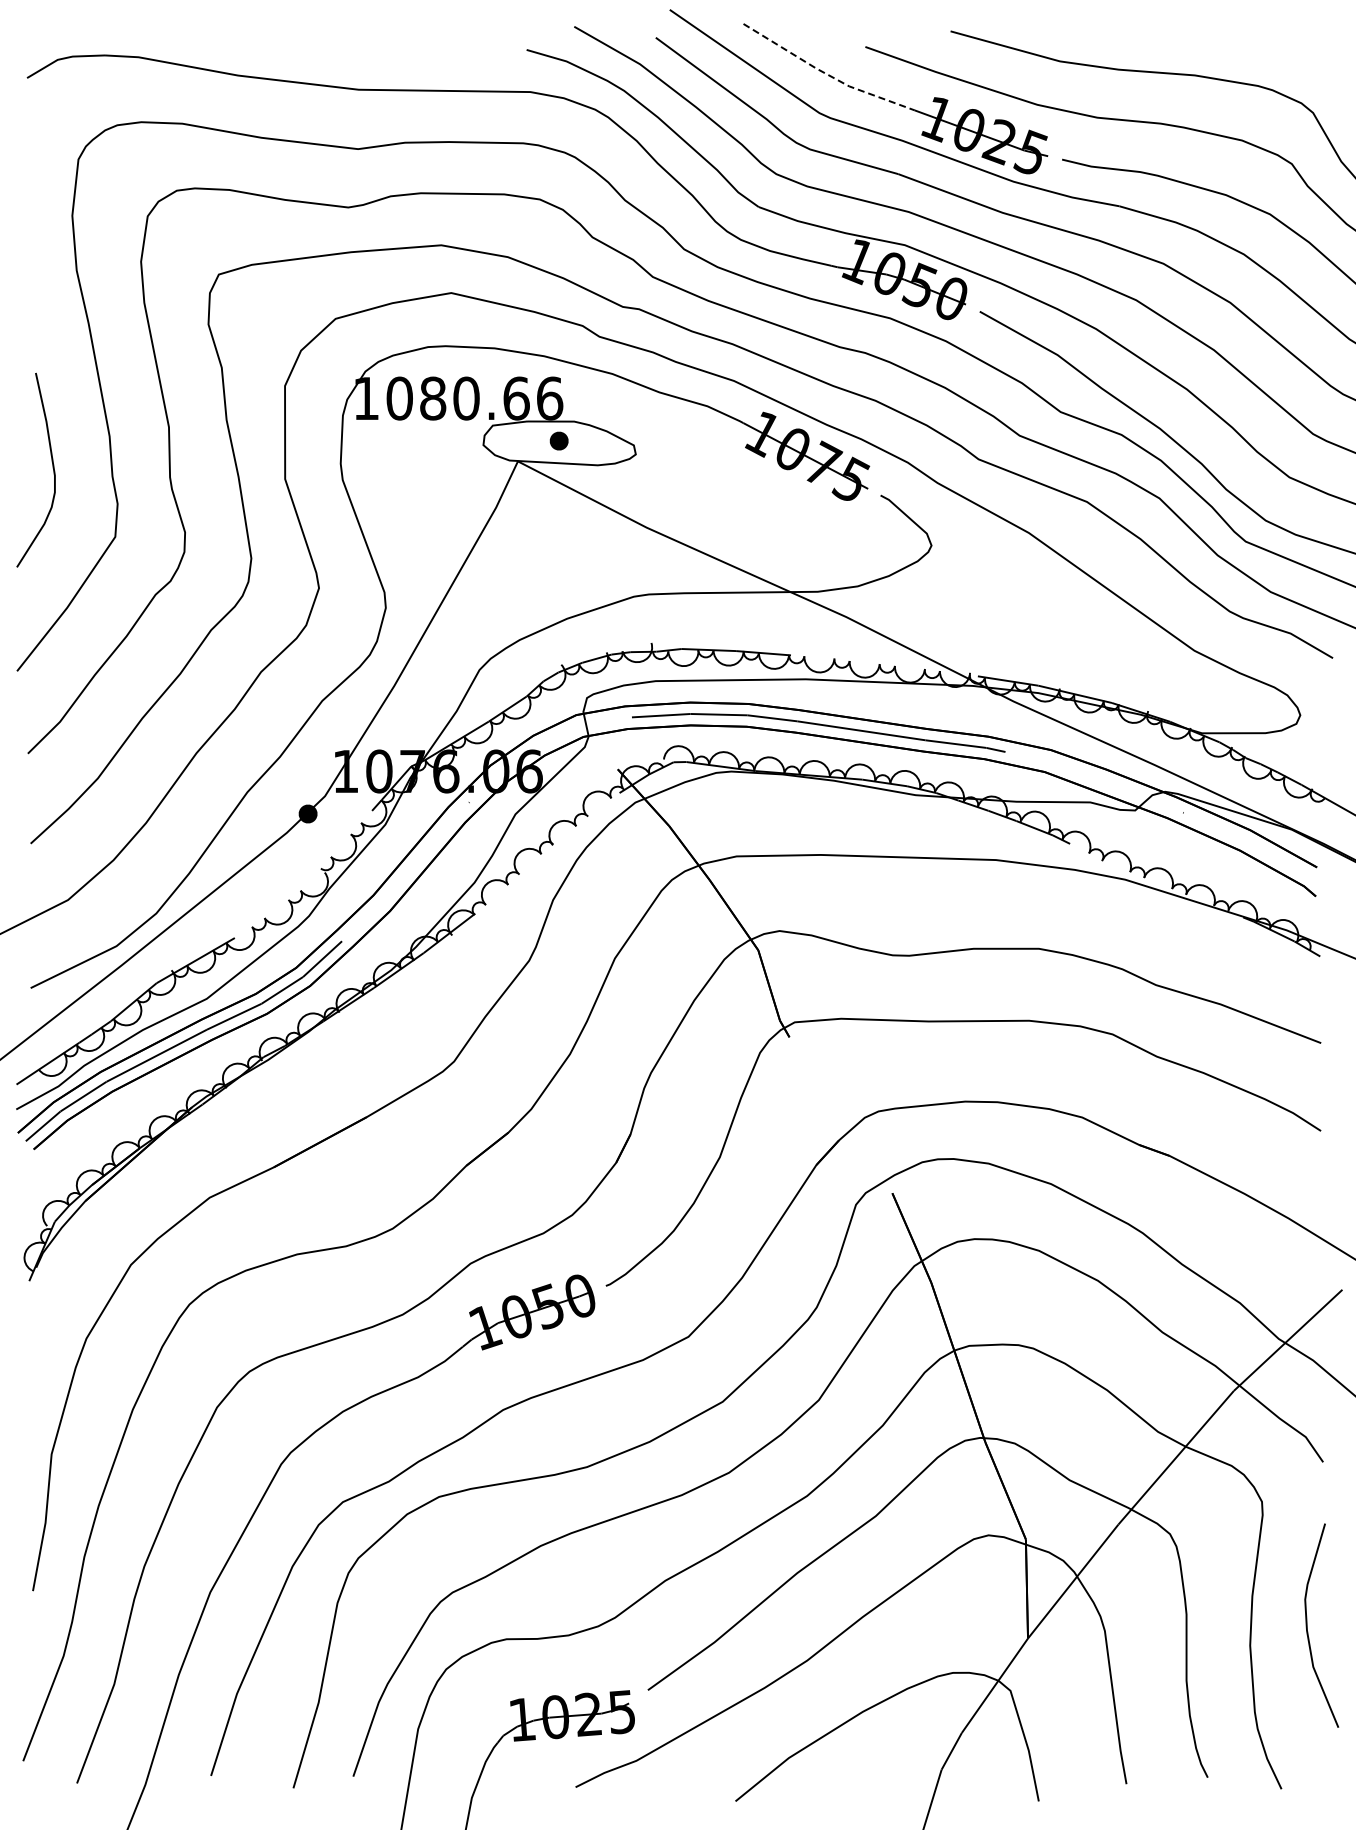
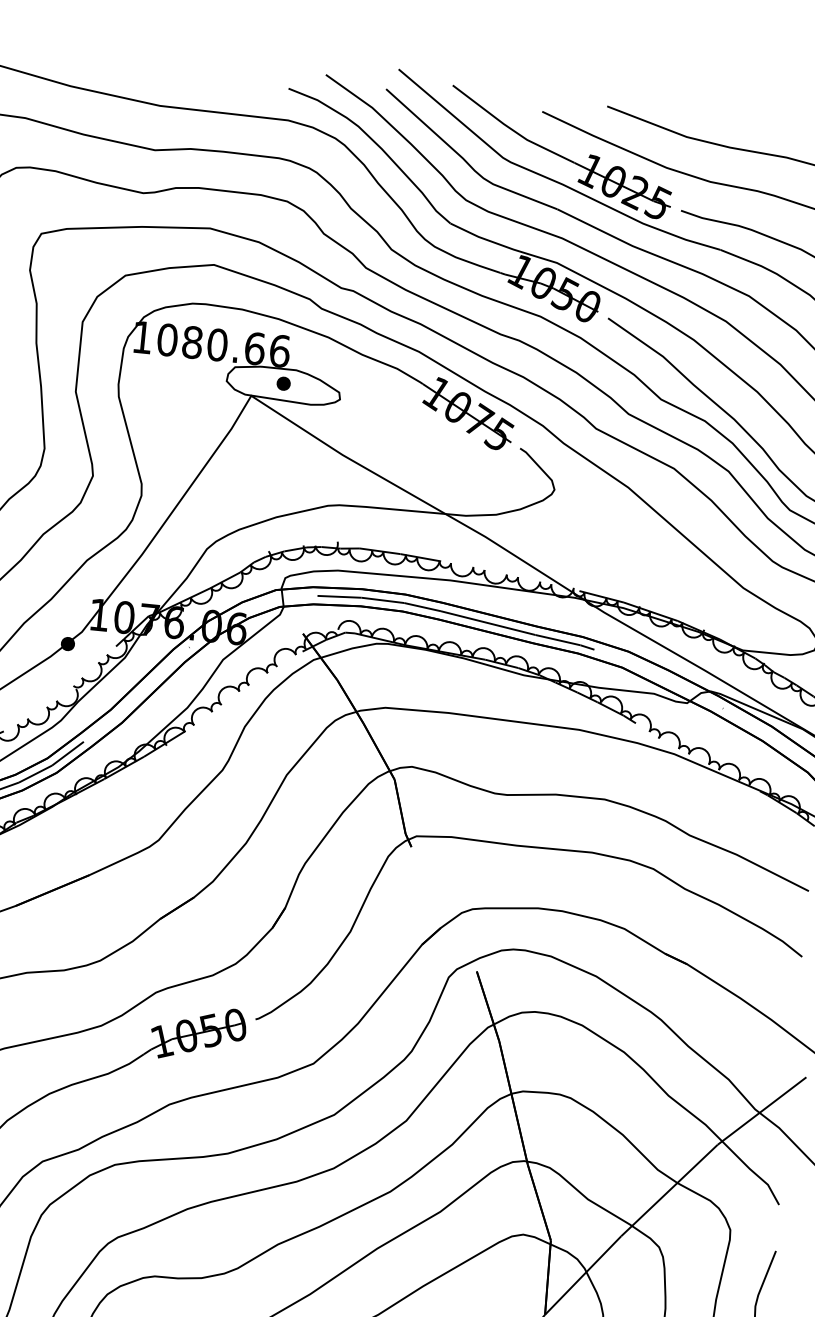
line: (825, 73) -> (510, 128), dashed -> solid

